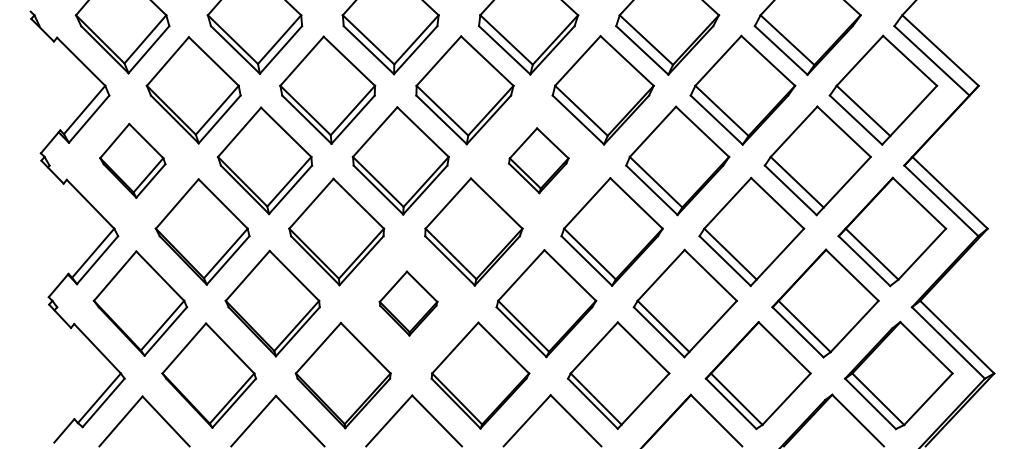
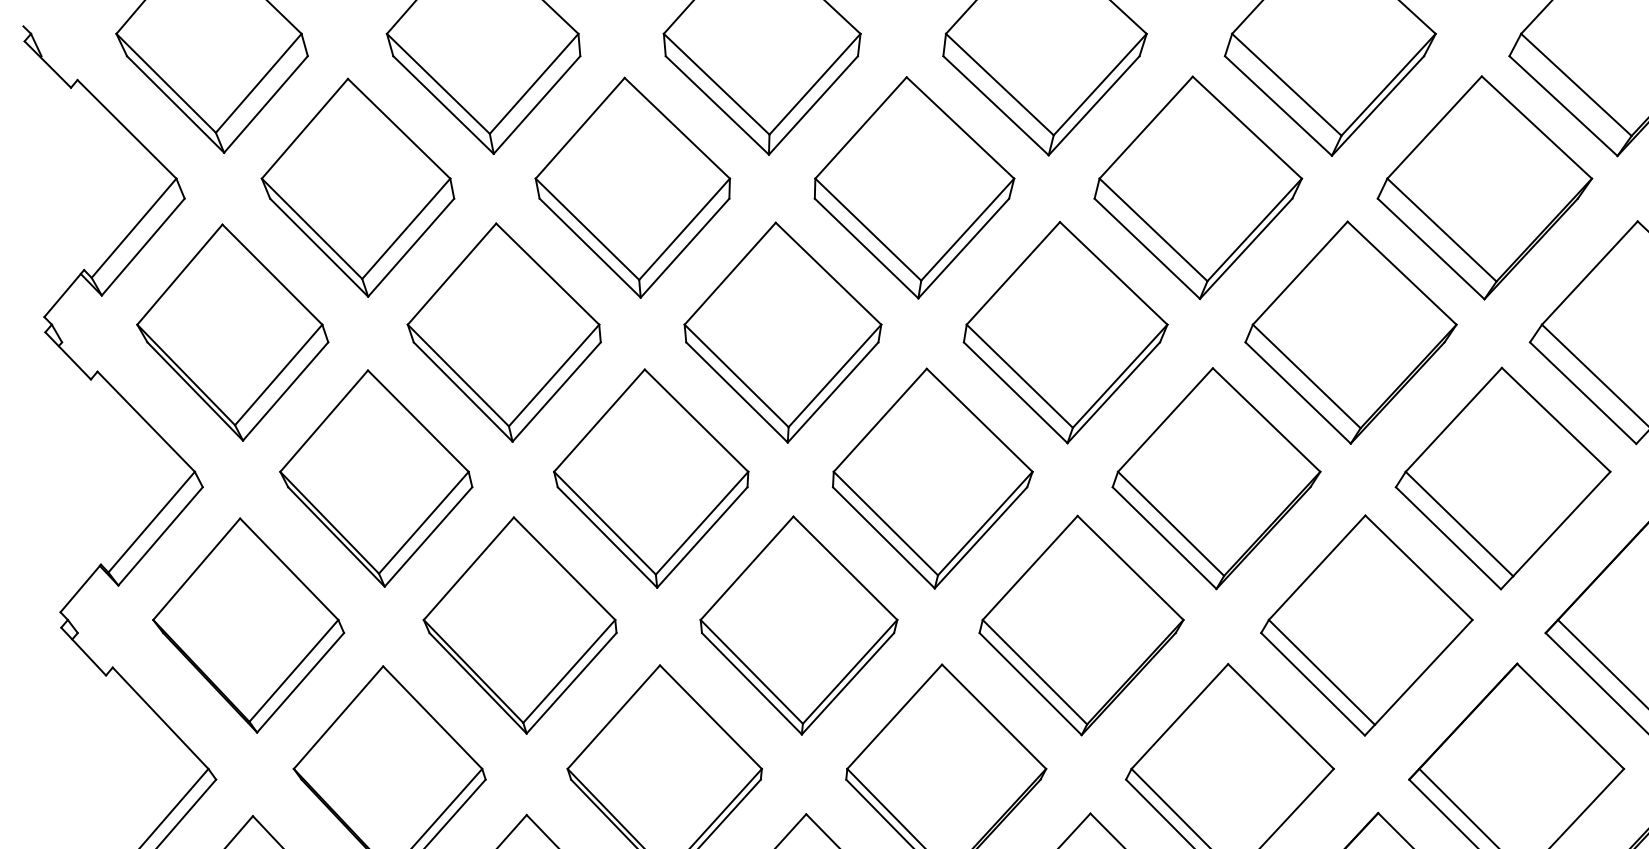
part: (132, 160) -> (232, 331), size x1.43
part: (538, 160) -> (1065, 331), size x1.67
part: (408, 303) -> (798, 625), size x1.67

